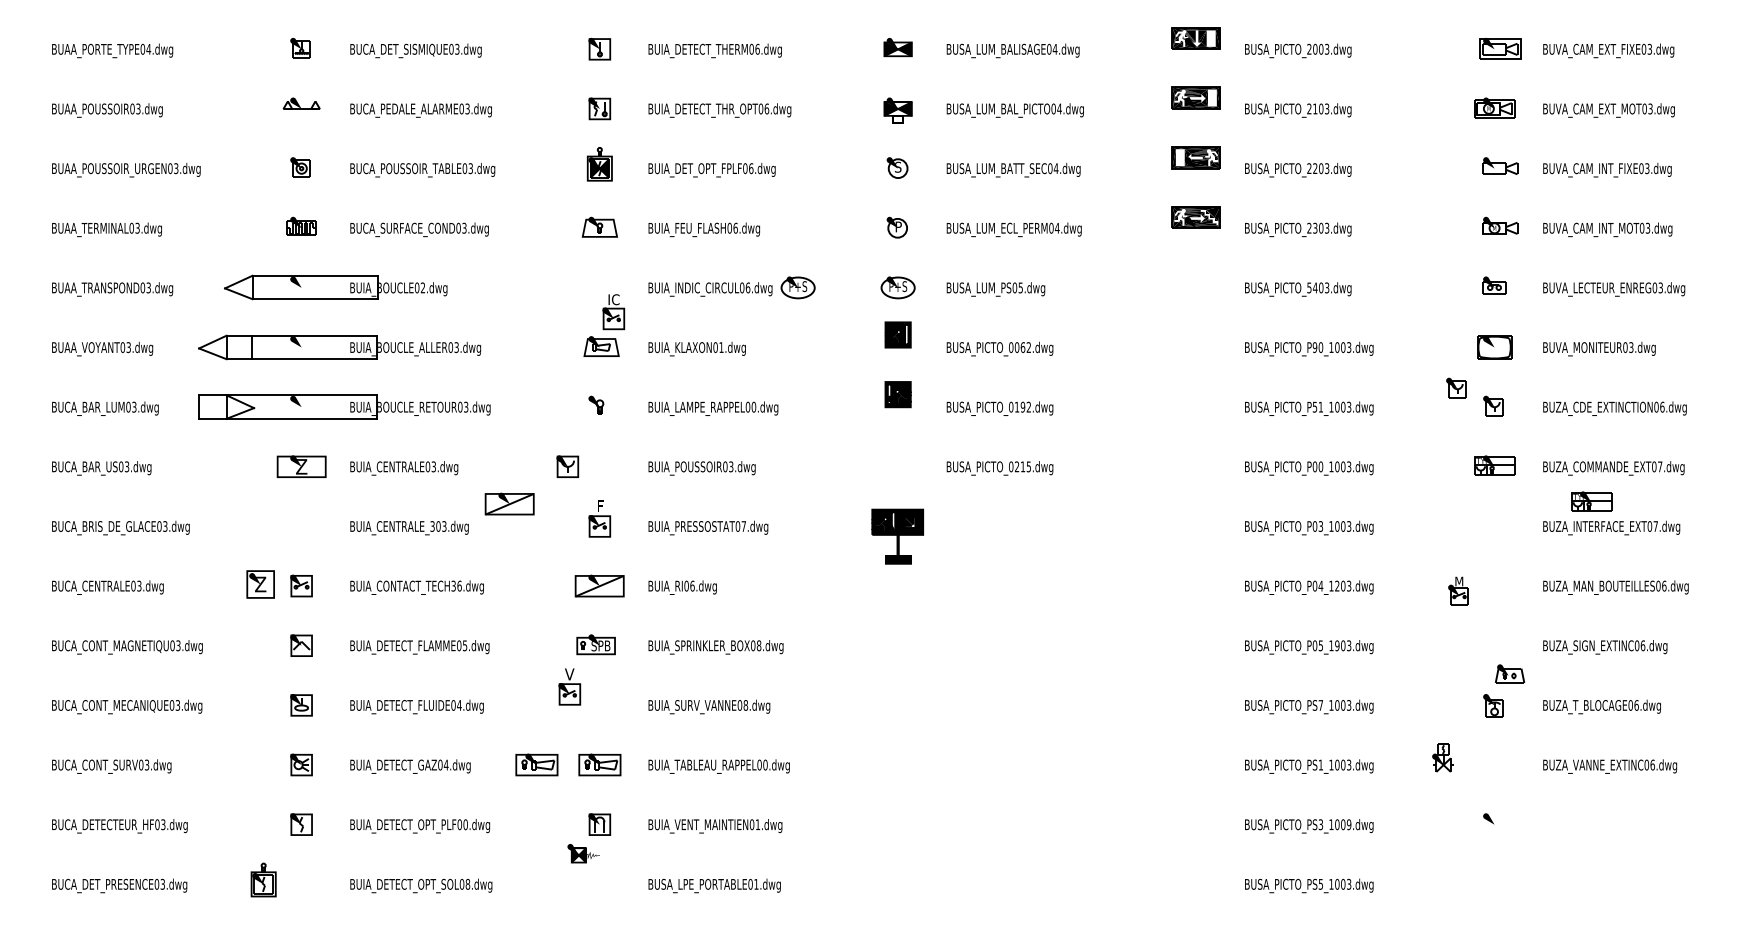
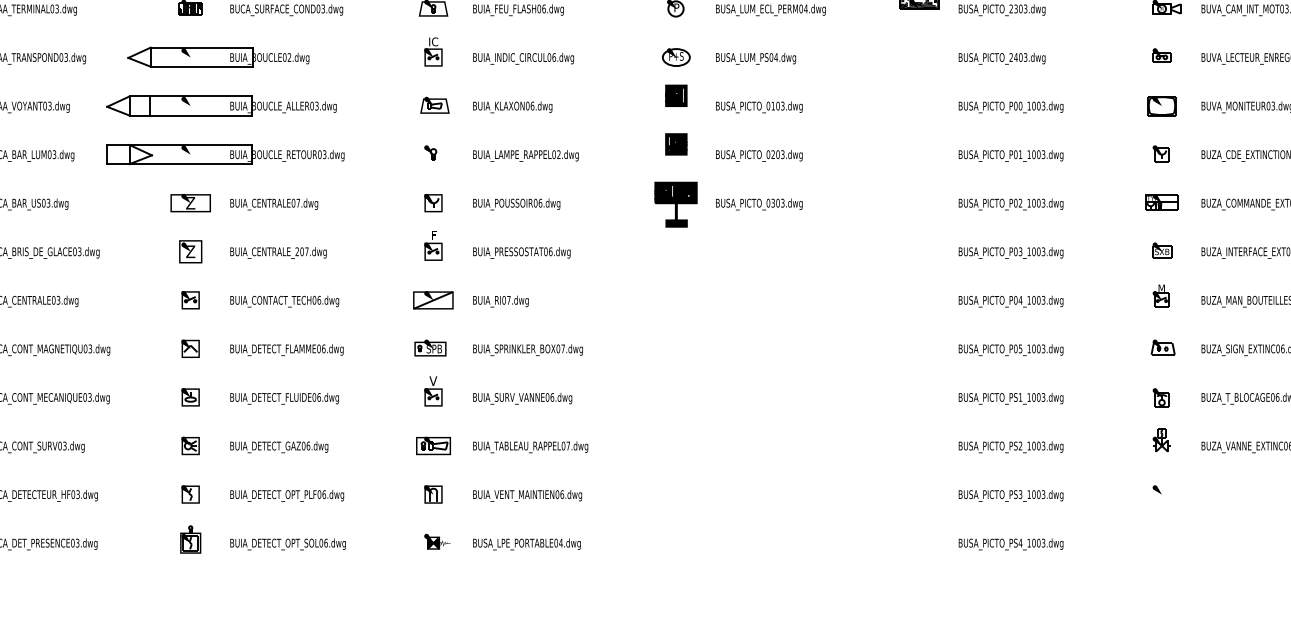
part: (797, 287) -> (594, 57), removed
text: (1020, 287) -> (775, 57), BUSA_LUM_PS05.dwg -> BUSA_LUM_PS04.dwg
text: (1309, 287) -> (1011, 57), BUSA_PICTO_5403.dwg -> BUSA_PICTO_2403.dwg
part: (613, 312) -> (433, 52), moved
text: (721, 347) -> (532, 106), BUIA_KLAXON01.dwg -> BUIA_KLAXON06.dwg
text: (1022, 347) -> (777, 106), BUSA_PICTO_0062.dwg -> BUSA_PICTO_0103.dwg
text: (1314, 347) -> (1015, 106), BUSA_PICTO_P90_1003.dwg -> BUSA_PICTO_P00_1003.dwg
part: (1456, 387) -> (1130, 138), removed
text: (1023, 406) -> (778, 154), BUSA_PICTO_0192.dwg -> BUSA_PICTO_0203.dwg
text: (1314, 406) -> (1015, 154), BUSA_PICTO_P51_1003.dwg -> BUSA_PICTO_P01_1003.dwg
text: (753, 407) -> (558, 154), BUIA_LAMPE_RAPPEL00.dwg -> BUIA_LAMPE_RAPPEL02.dwg
text: (433, 466) -> (298, 202), BUIA_CENTRALE03.dwg -> BUIA_CENTRALE07.dwg
part: (567, 466) -> (433, 202), moved
text: (731, 466) -> (540, 202), BUIA_POUSSOIR03.dwg -> BUIA_POUSSOIR06.dwg
text: (1022, 466) -> (777, 202), BUSA_PICTO_0215.dwg -> BUSA_PICTO_0303.dwg
text: (1320, 466) -> (1020, 202), BUSA_PICTO_P00_1003.dwg -> BUSA_PICTO_P02_1003.dwg
part: (1591, 501) -> (1240, 231), removed
part: (509, 503) -> (359, 233), removed
part: (1494, 524) -> (1161, 250), added
text: (438, 526) -> (302, 251), BUIA_CENTRALE_303.dwg -> BUIA_CENTRALE_207.dwg
text: (743, 526) -> (550, 251), BUIA_PRESSOSTAT07.dwg -> BUIA_PRESSOSTAT06.dwg
part: (897, 536) -> (675, 204), moved
text: (260, 584) -> (190, 251), moved
text: (453, 585) -> (314, 299), BUIA_CONTACT_TECH36.dwg -> BUIA_CONTACT_TECH06.dwg
text: (692, 585) -> (508, 299), BUIA_RI06.dwg -> BUIA_RI07.dwg
text: (1337, 585) -> (1034, 299), BUSA_PICTO_P04_1203.dwg -> BUSA_PICTO_P04_1003.dwg
part: (1458, 590) -> (1161, 295), moved
text: (464, 645) -> (323, 348), BUIA_DETECT_FLAMME05.dwg -> BUIA_DETECT_FLAMME06.dwg
text: (758, 645) -> (562, 348), BUIA_SPRINKLER_BOX08.dwg -> BUIA_SPRINKLER_BOX07.dwg
text: (1337, 645) -> (1034, 348), BUSA_PICTO_P05_1903.dwg -> BUSA_PICTO_P05_1003.dwg
part: (1510, 673) -> (1163, 347), moved
part: (569, 686) -> (433, 391), moved
text: (459, 705) -> (319, 397), BUIA_DETECT_FLUIDE04.dwg -> BUIA_DETECT_FLUIDE06.dwg
text: (745, 705) -> (552, 397), BUIA_SURV_VANNE08.dwg -> BUIA_SURV_VANNE06.dwg
text: (1320, 705) -> (1020, 397), BUSA_PICTO_PS7_1003.dwg -> BUSA_PICTO_PS1_1003.dwg
part: (1442, 757) -> (1161, 439), moved
text: (445, 764) -> (307, 445), BUIA_DETECT_GAZ04.dwg -> BUIA_DETECT_GAZ06.dwg
part: (536, 764) -> (381, 445), removed
text: (765, 764) -> (568, 445), BUIA_TABLEAU_RAPPEL00.dwg -> BUIA_TABLEAU_RAPPEL07.dwg
text: (1320, 764) -> (1020, 445), BUSA_PICTO_PS1_1003.dwg -> BUSA_PICTO_PS2_1003.dwg
text: (465, 824) -> (324, 494), BUIA_DETECT_OPT_PLF00.dwg -> BUIA_DETECT_OPT_PLF06.dwg
text: (757, 824) -> (561, 494), BUIA_VENT_MAINTIEN01.dwg -> BUIA_VENT_MAINTIEN06.dwg
text: (1348, 824) -> (1043, 494), BUSA_PICTO_PS3_1009.dwg -> BUSA_PICTO_PS3_1003.dwg
part: (583, 853) -> (437, 541), moved
part: (263, 879) -> (190, 539), moved
text: (467, 884) -> (325, 543), BUIA_DETECT_OPT_SOL08.dwg -> BUIA_DETECT_OPT_SOL06.dwg
text: (756, 884) -> (561, 543), BUSA_LPE_PORTABLE01.dwg -> BUSA_LPE_PORTABLE04.dwg
text: (1320, 884) -> (1020, 543), BUSA_PICTO_PS5_1003.dwg -> BUSA_PICTO_PS4_1003.dwg

